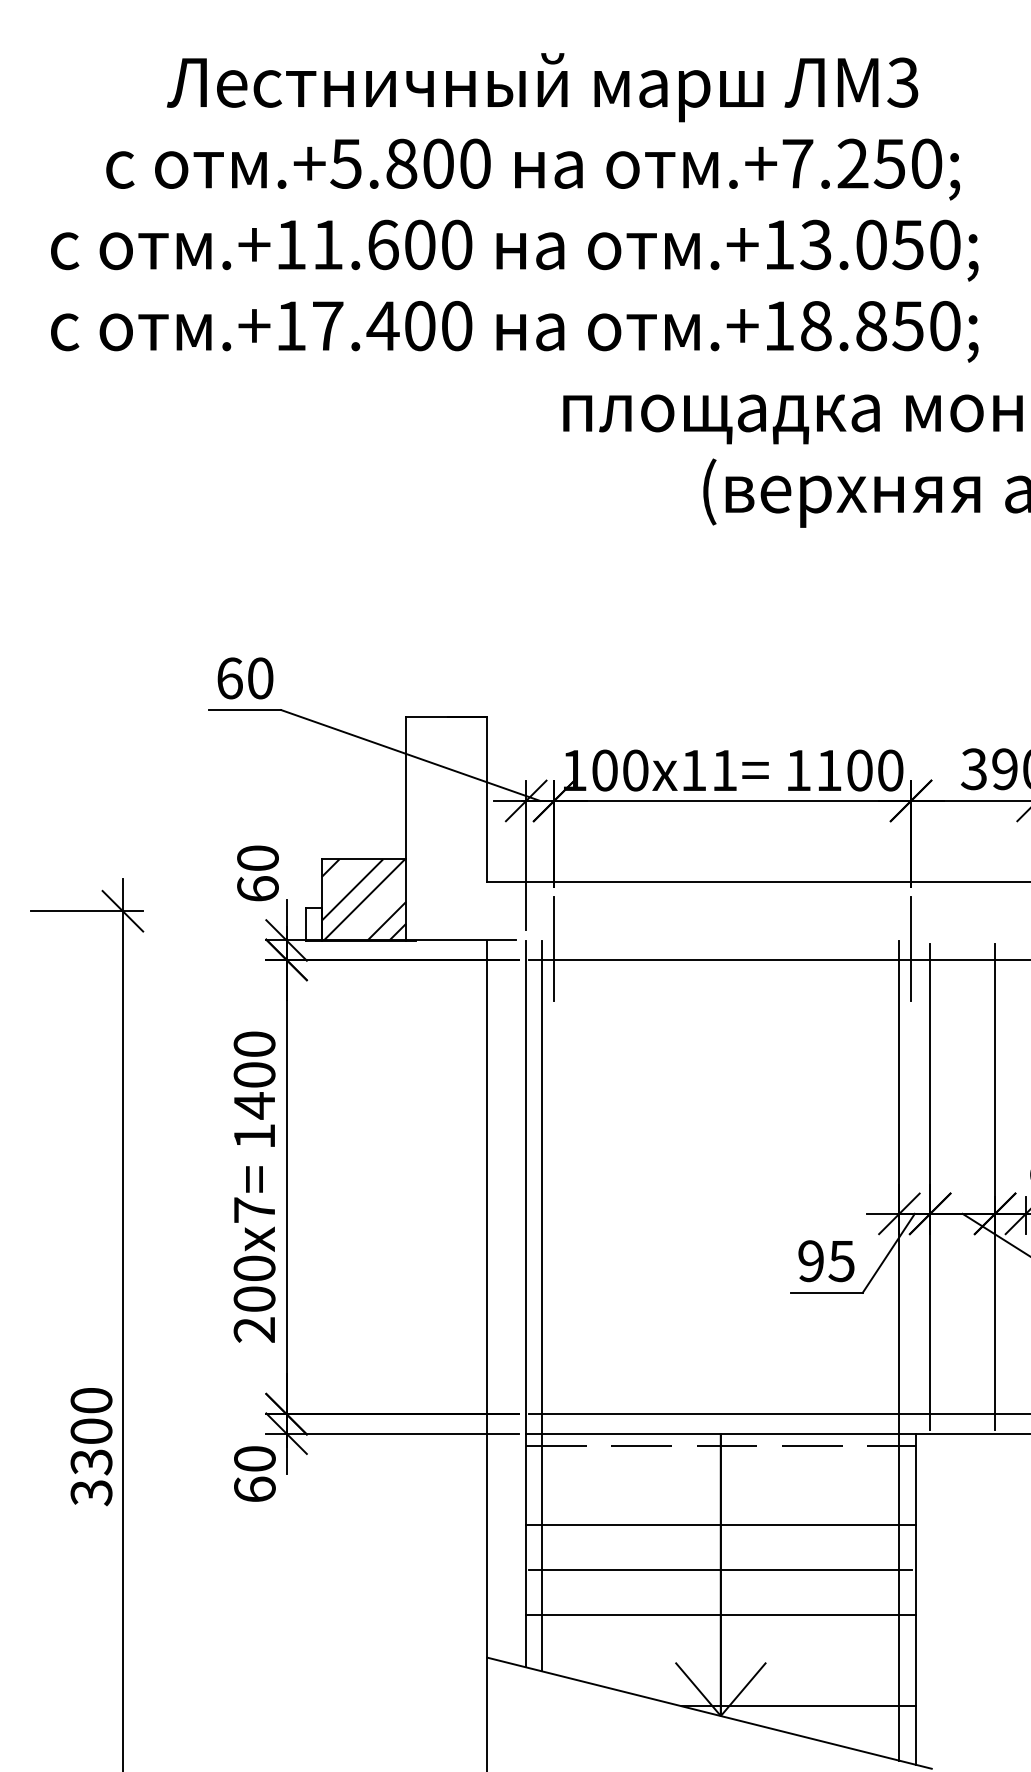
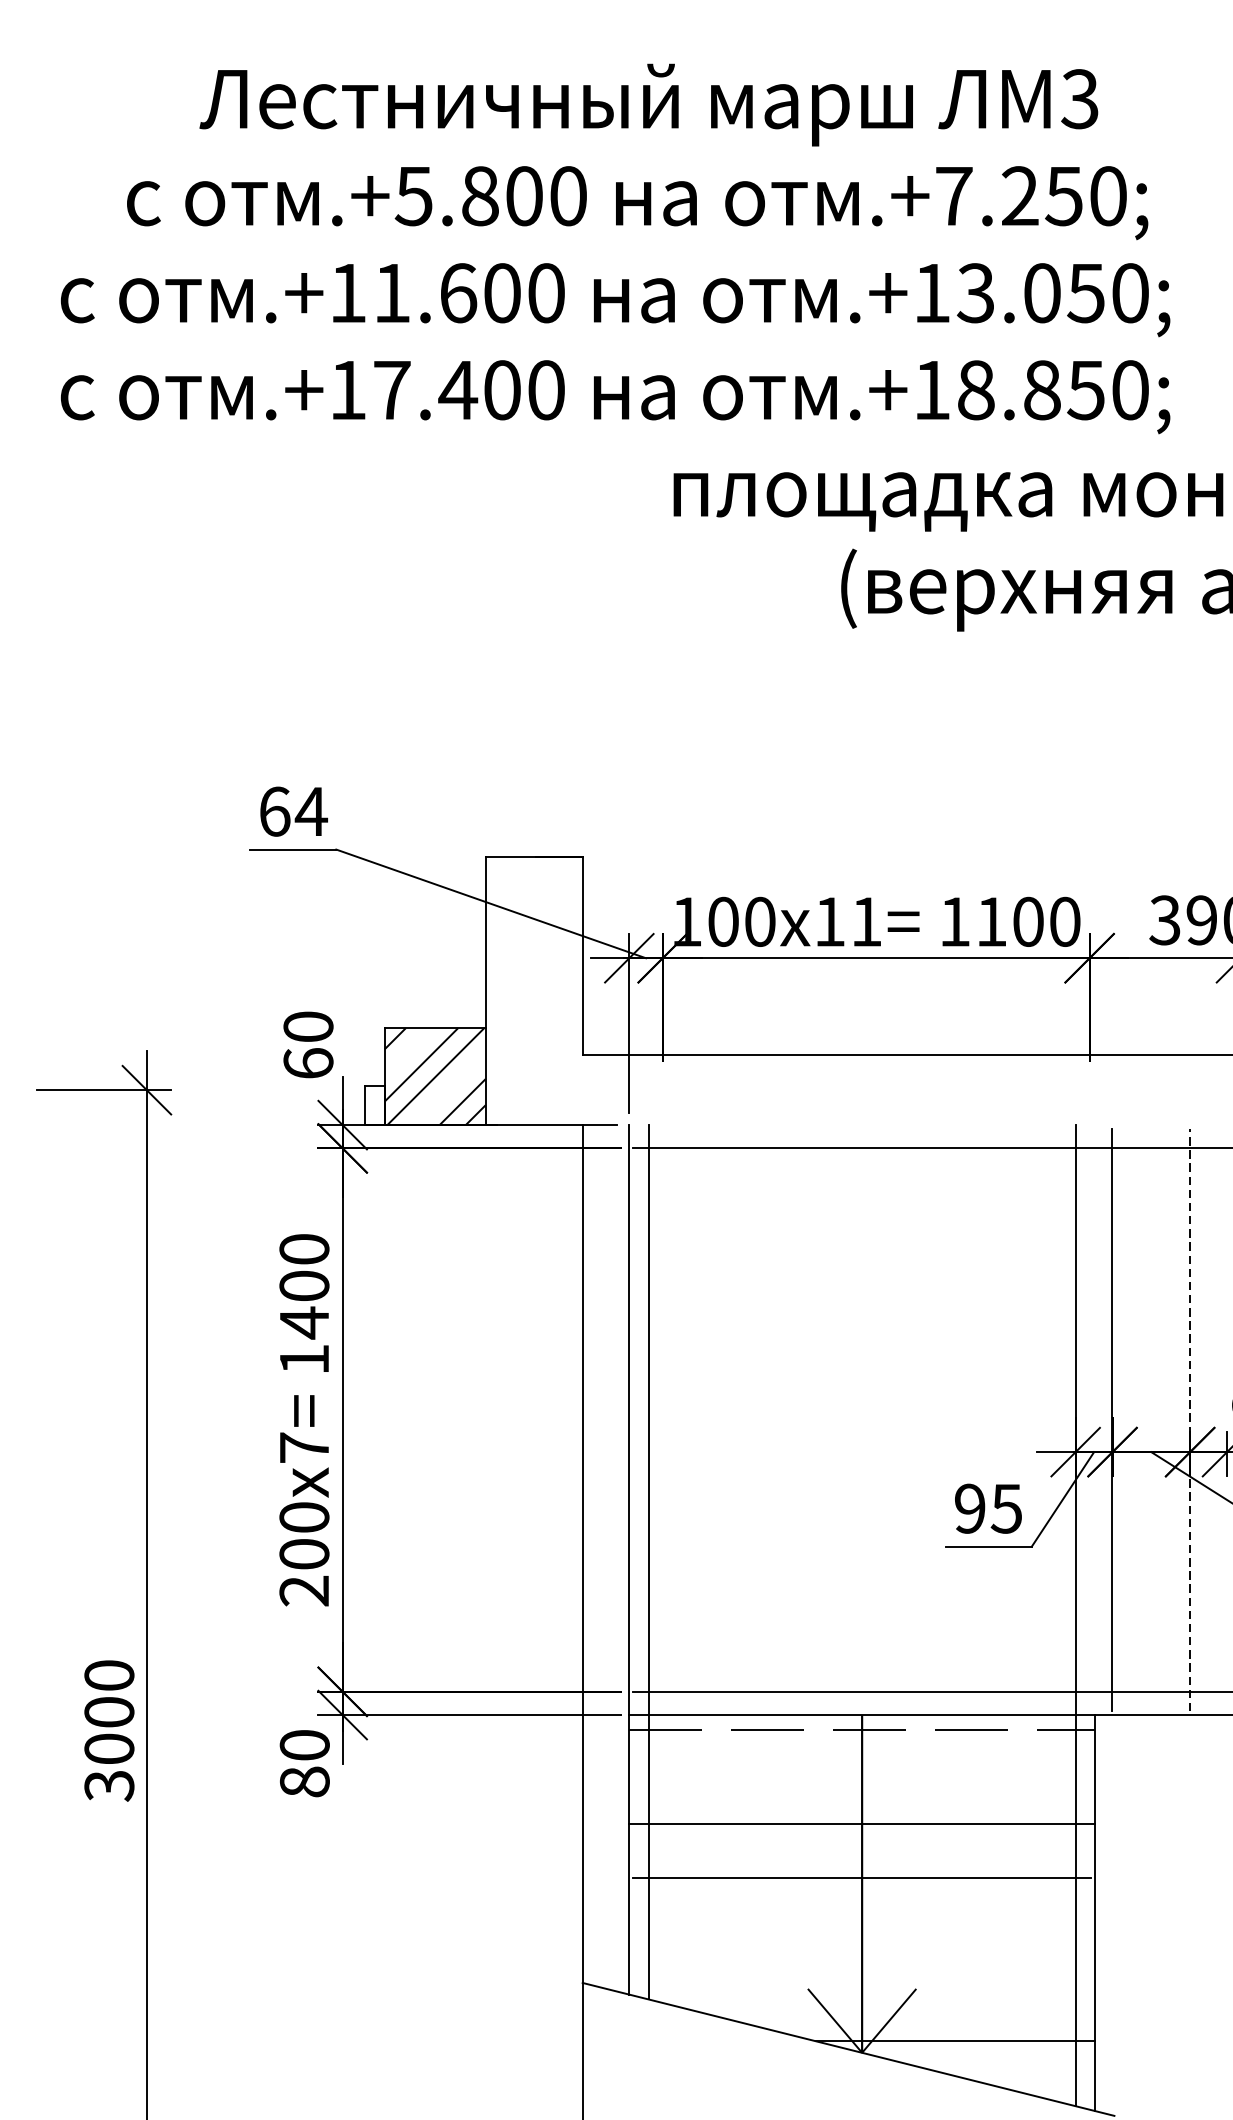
text: (260, 678) -> (311, 811), 60 -> 64
line: (554, 948) -> (663, 1134), removed
line: (911, 948) -> (1090, 1134), removed
line: (995, 1186) -> (1190, 1419), solid -> dashed
text: (91, 1462) -> (109, 1749), 3300 -> 3000
text: (254, 1489) -> (304, 1781), 60 -> 80
line: (720, 1615) -> (861, 1932), removed

